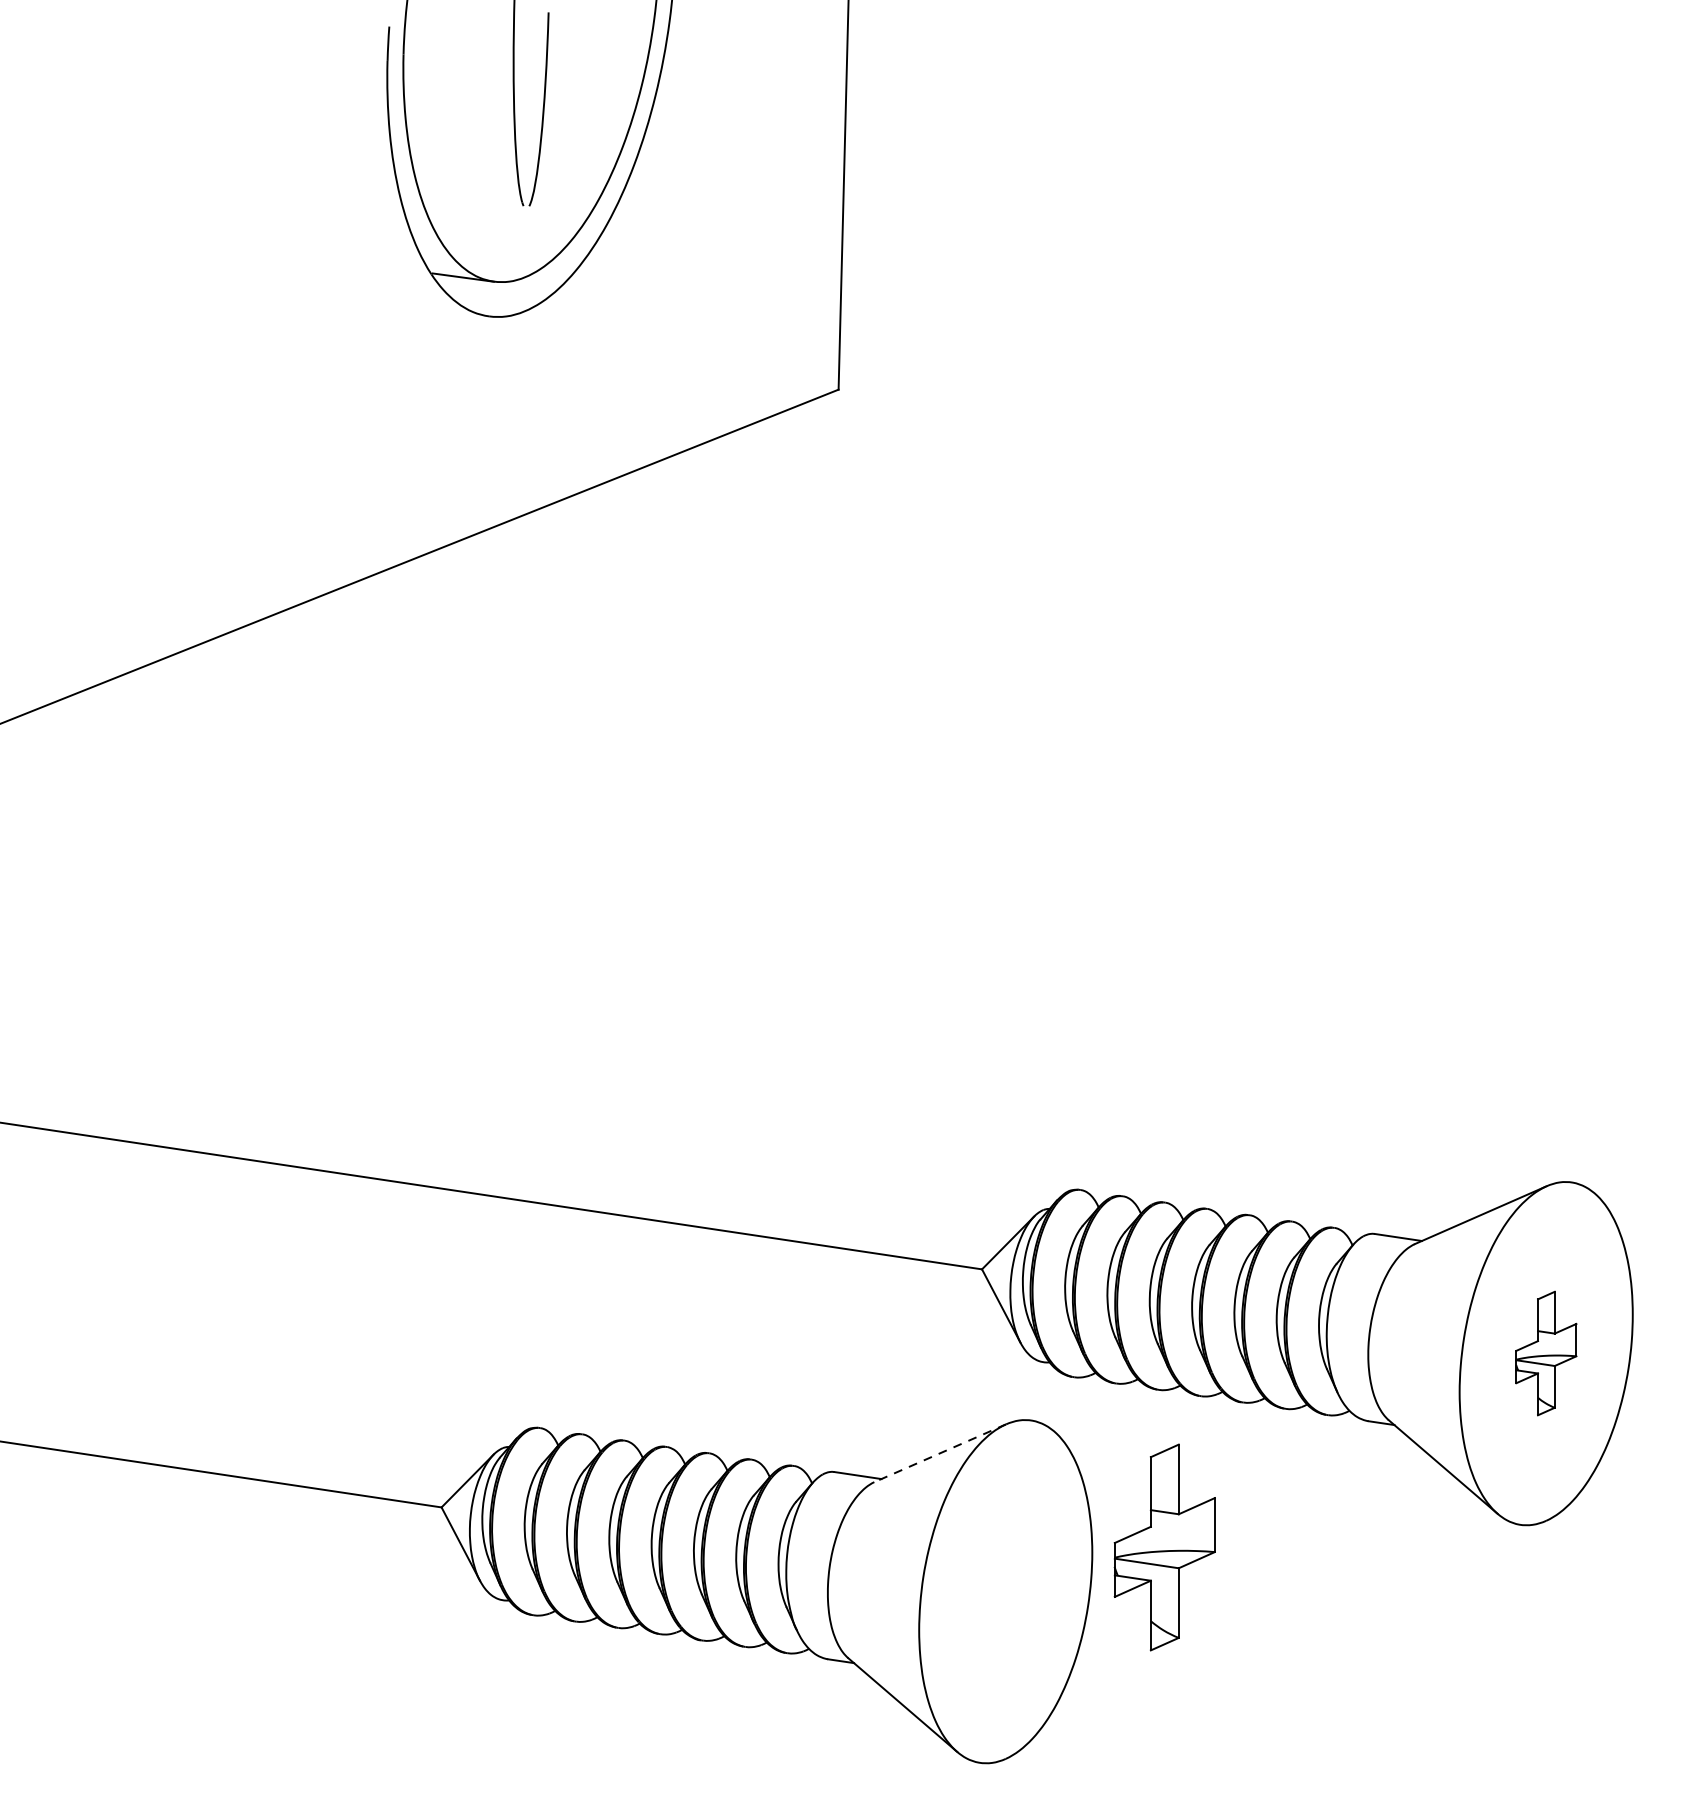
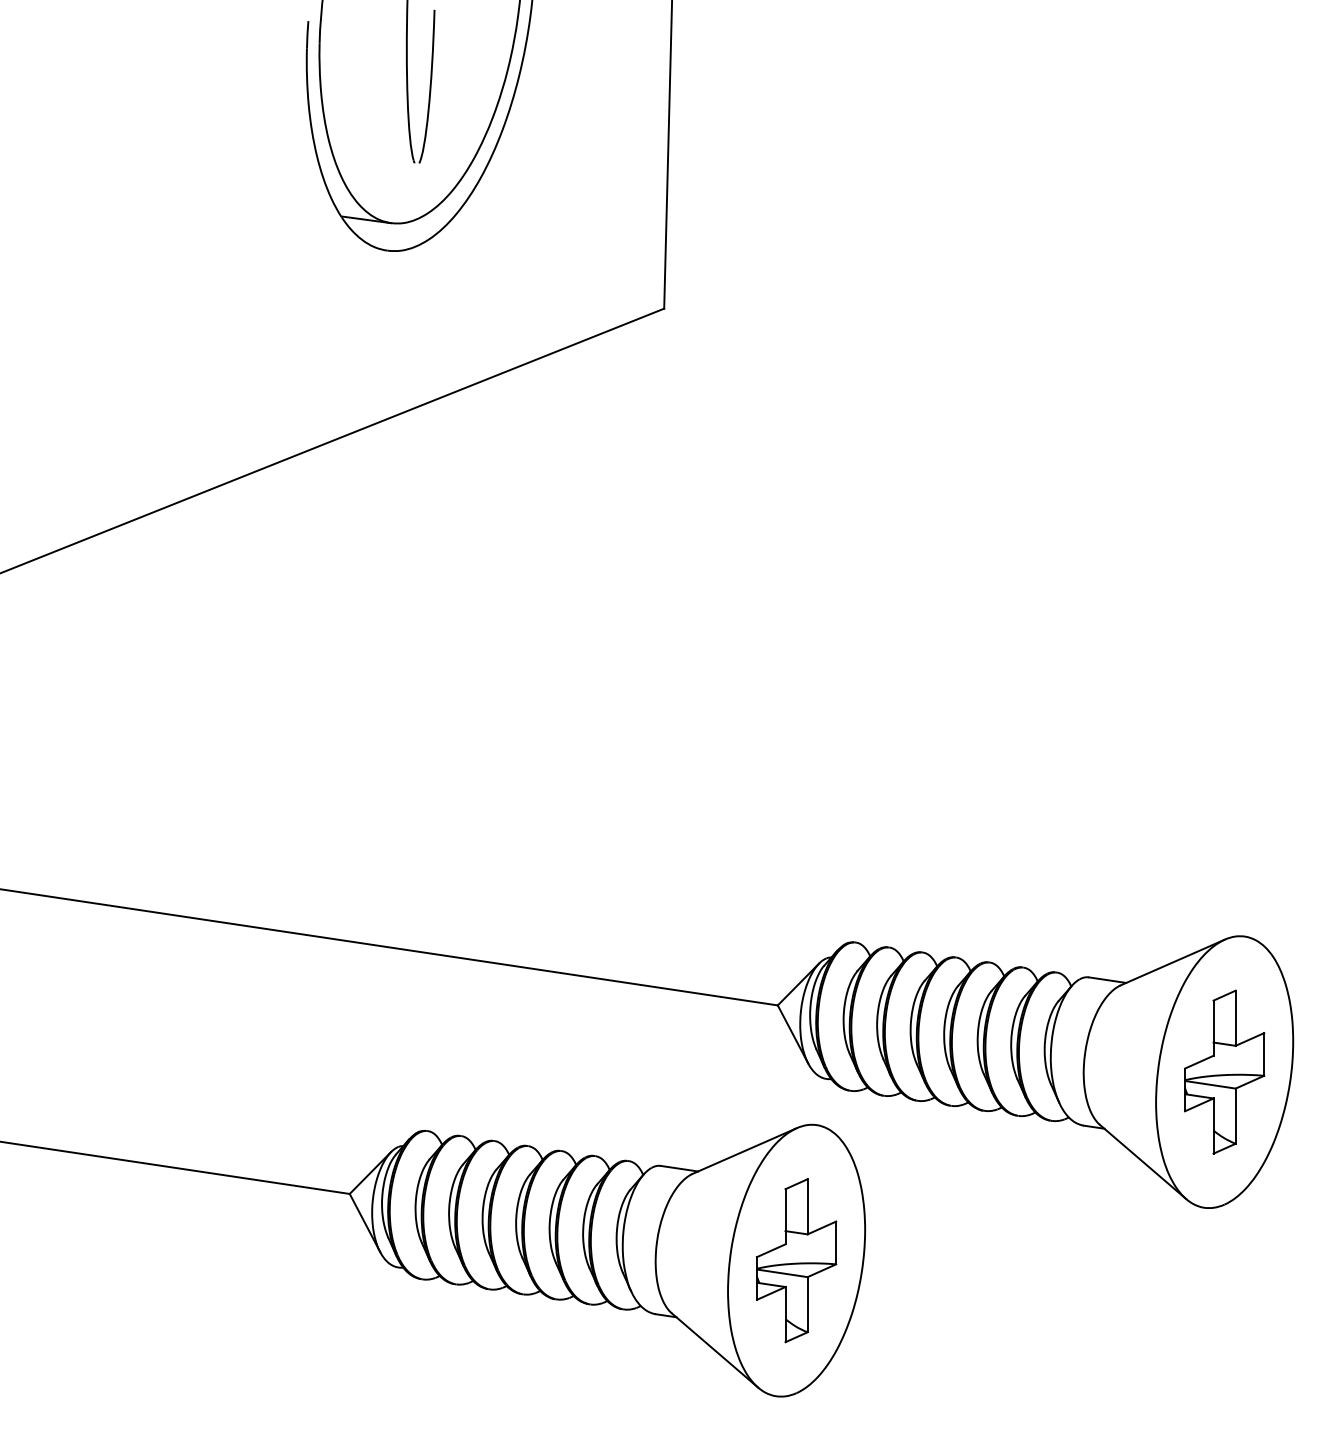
part: (1546, 1352) -> (1224, 1071), size x1.67
line: (939, 1453) -> (744, 1151), dashed -> solid
part: (1164, 1547) -> (796, 1260), moved

